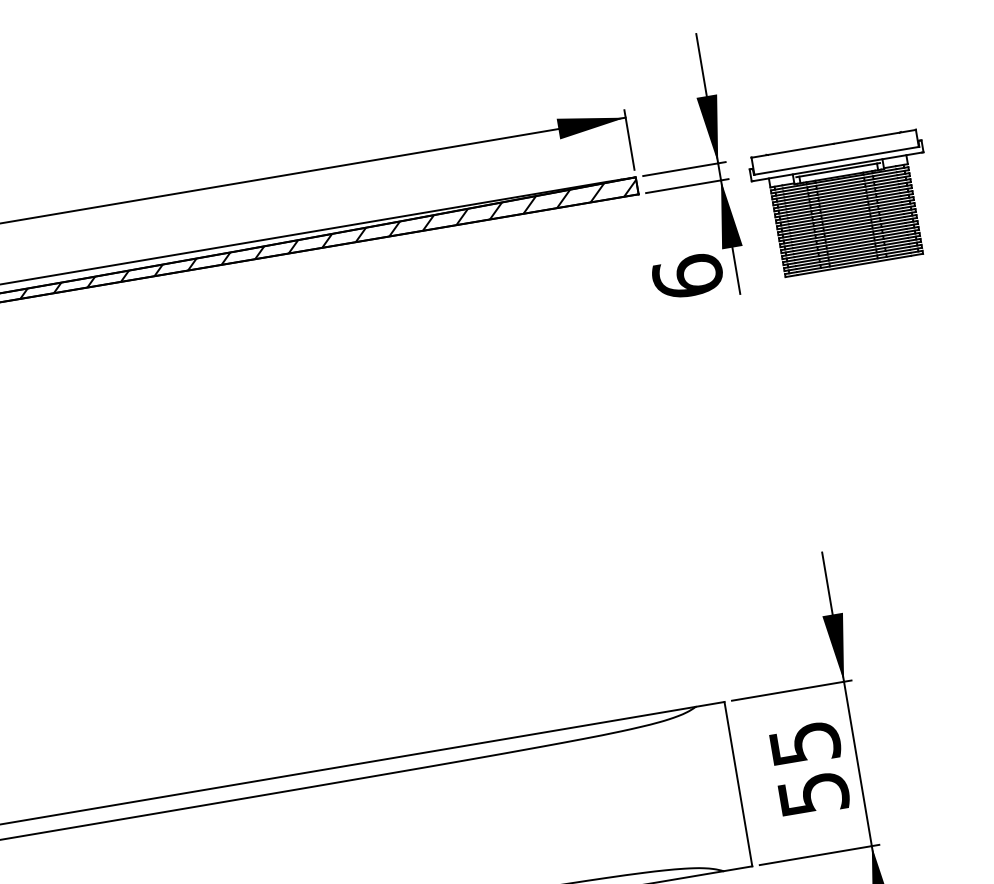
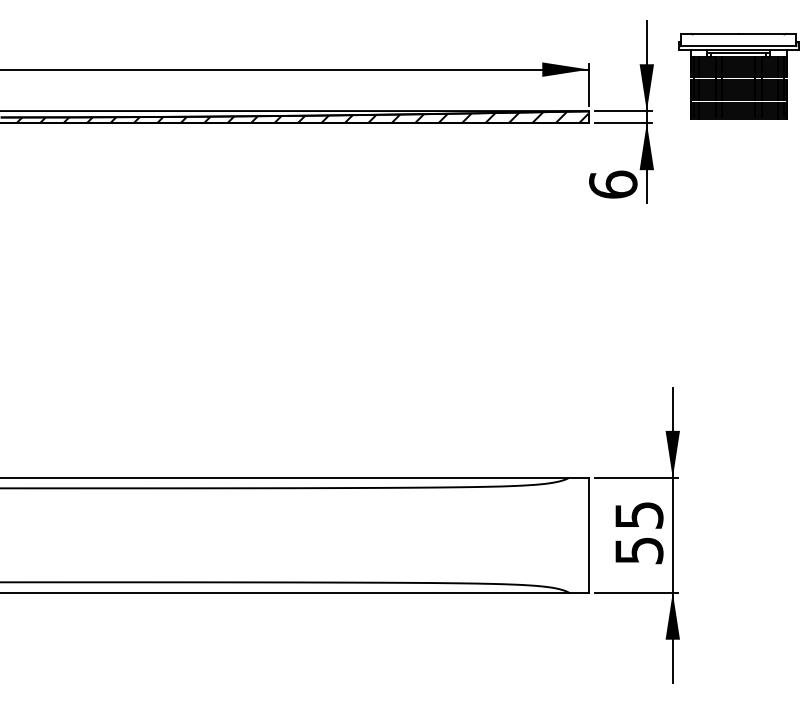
part: (843, 204) -> (738, 76), moved

